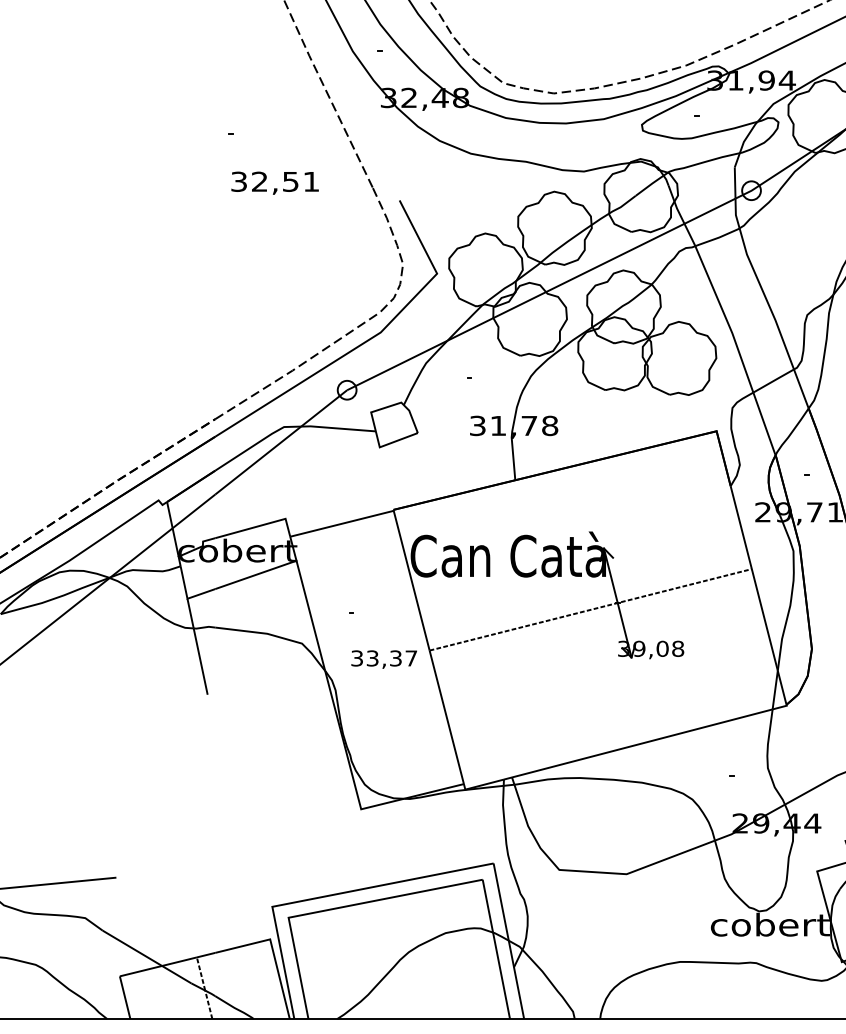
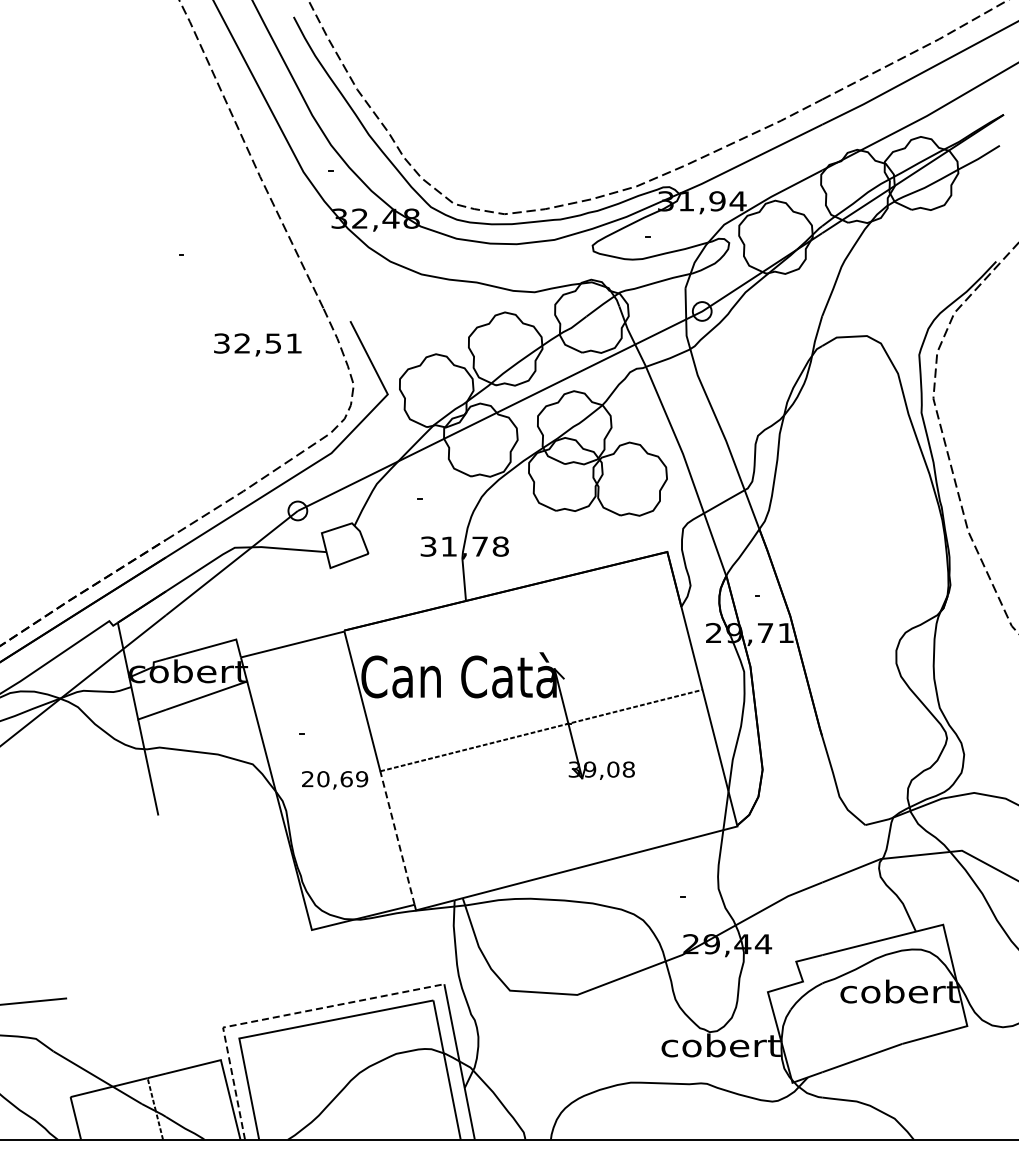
text: (274, 182) -> (257, 344), moved
text: (384, 658) -> (335, 779), 33,37 -> 20,69
line: (446, 717) -> (397, 838), solid -> dashed
line: (325, 896) -> (276, 1017), solid -> dashed

